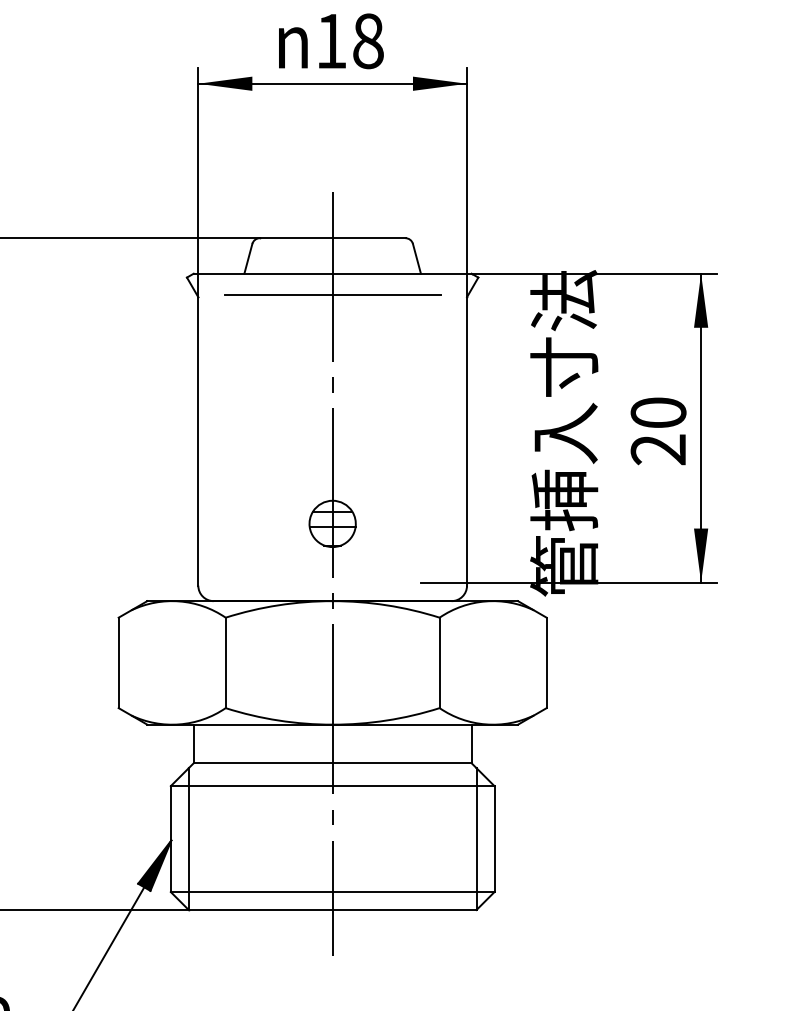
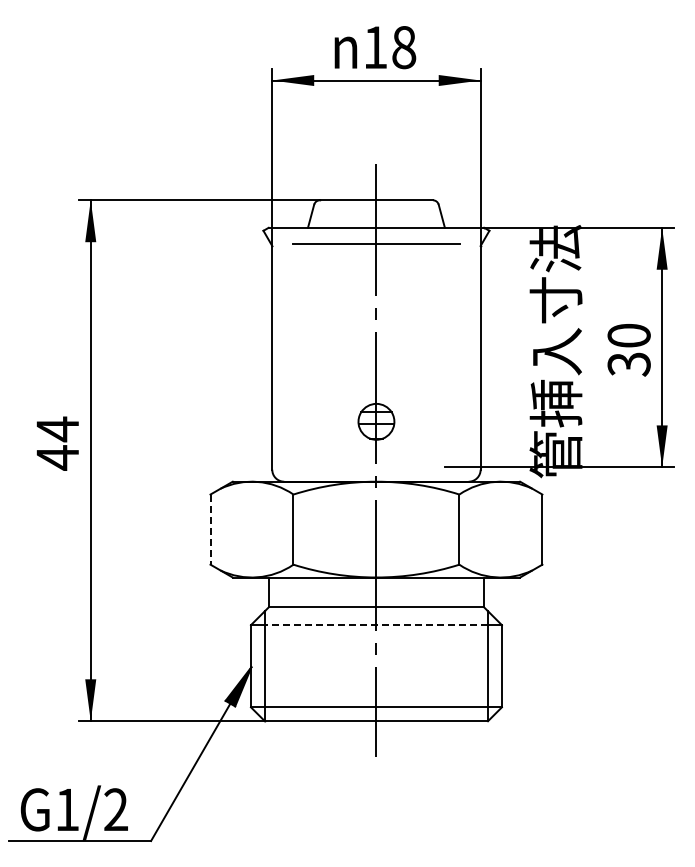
text: (657, 449) -> (628, 364), 20 -> 30
line: (118, 664) -> (210, 530), solid -> dashed
line: (332, 786) -> (376, 625), solid -> dashed

